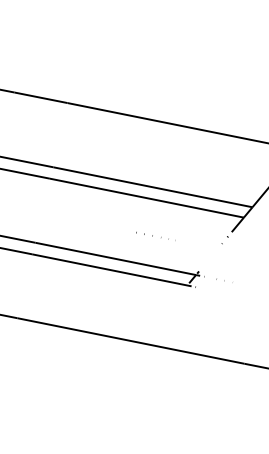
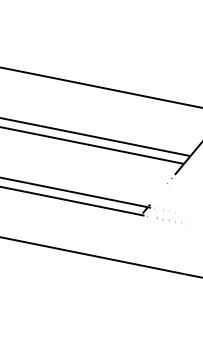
part: (155, 235) -> (171, 220), moved

